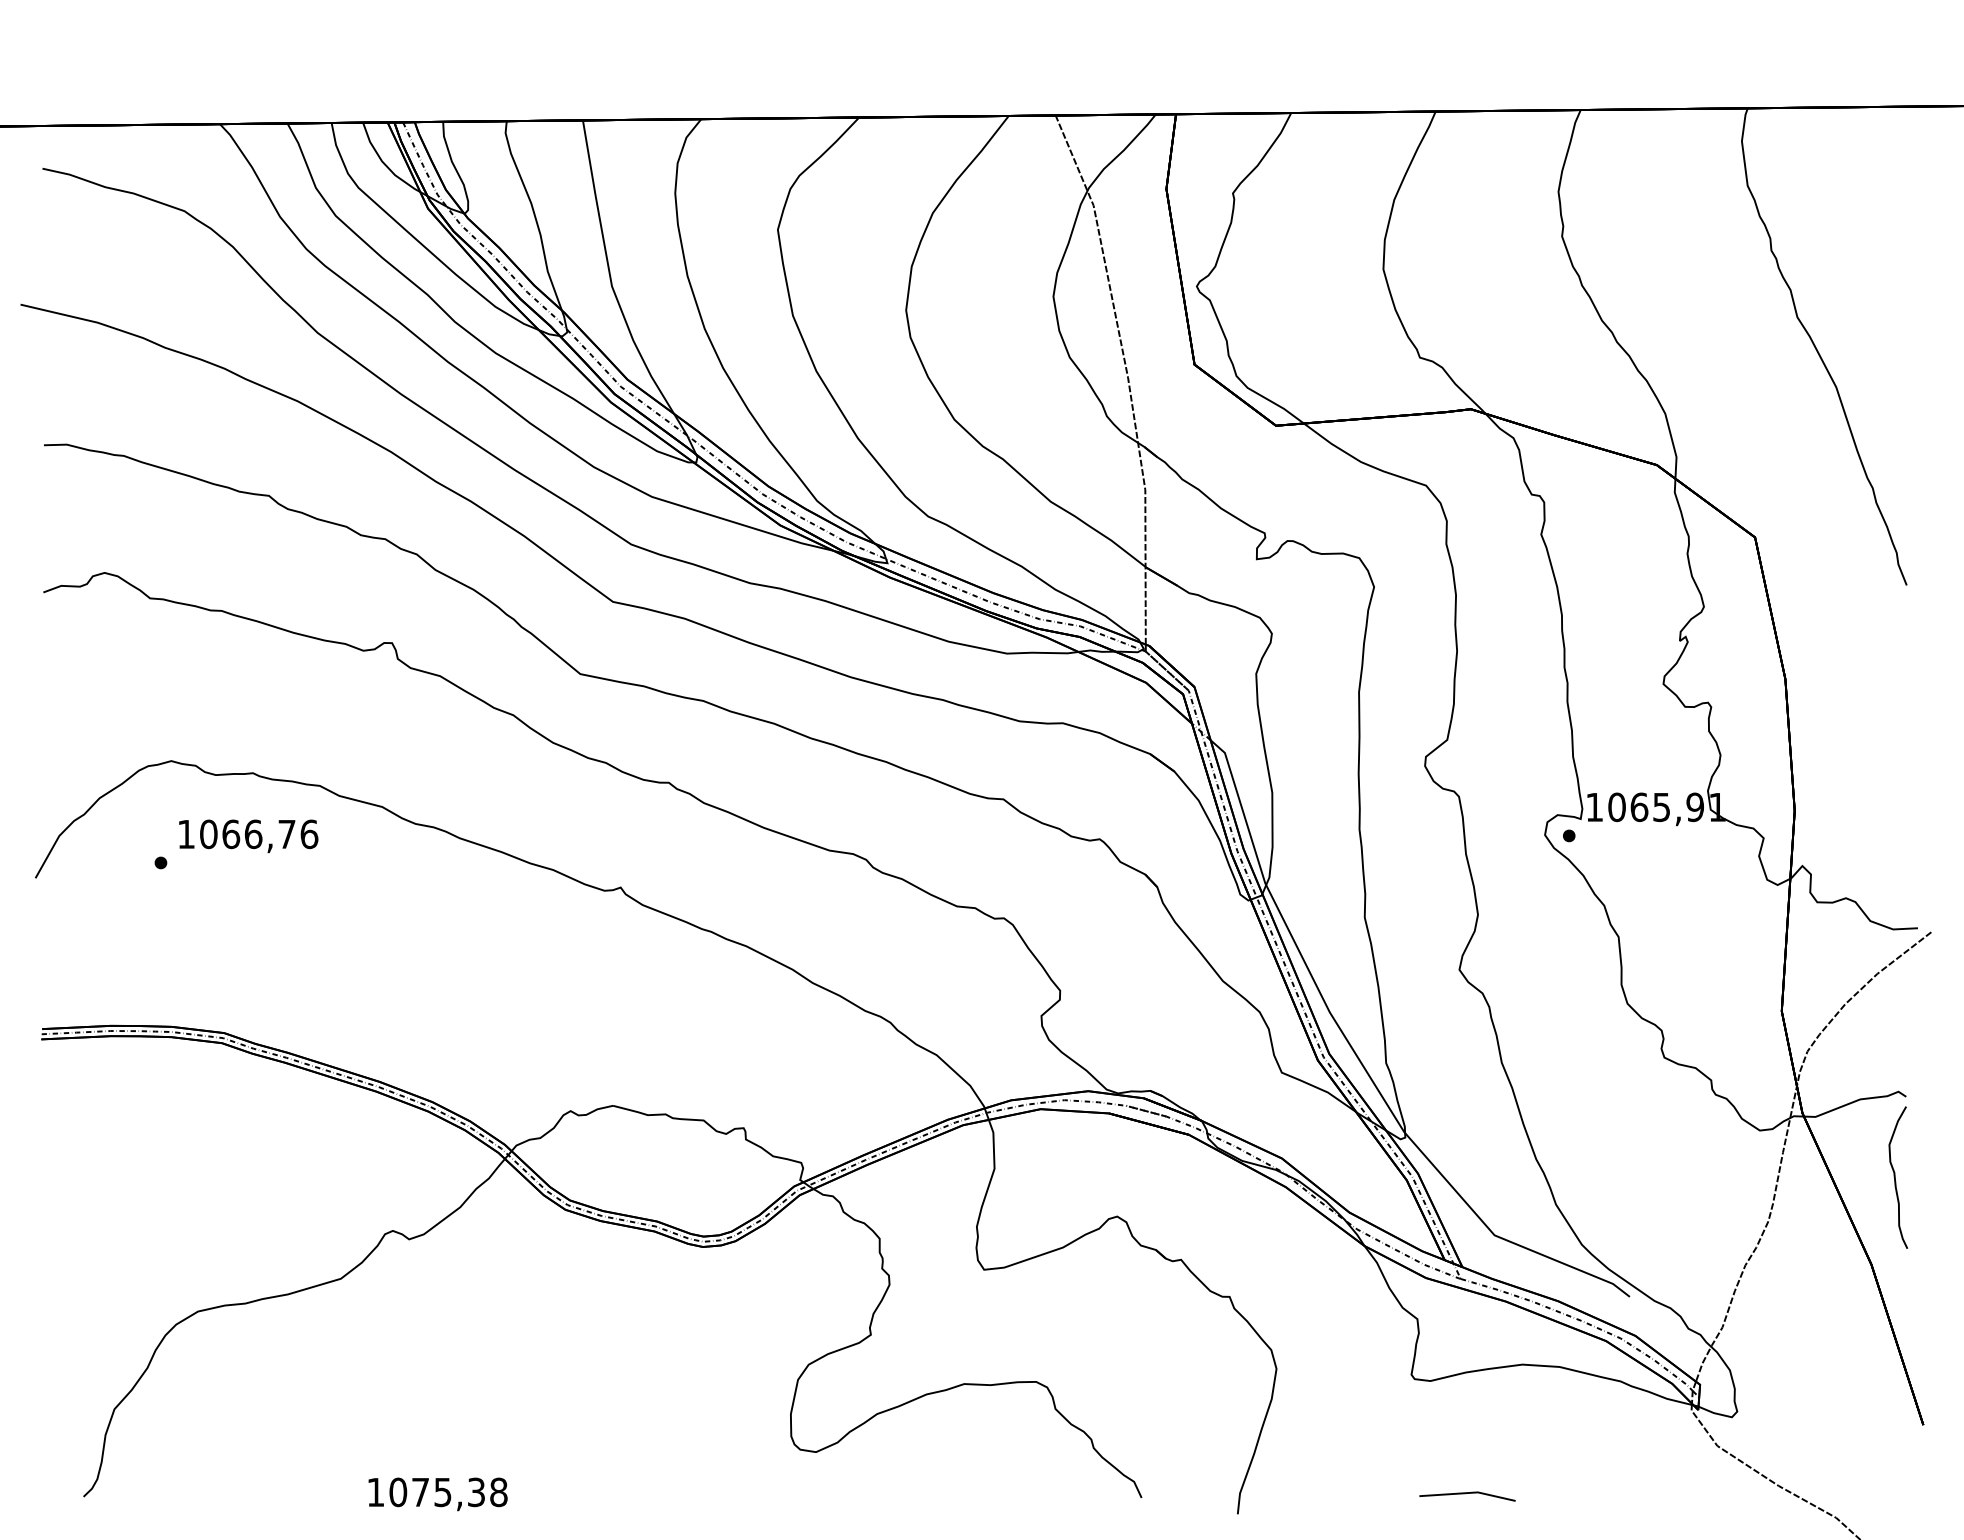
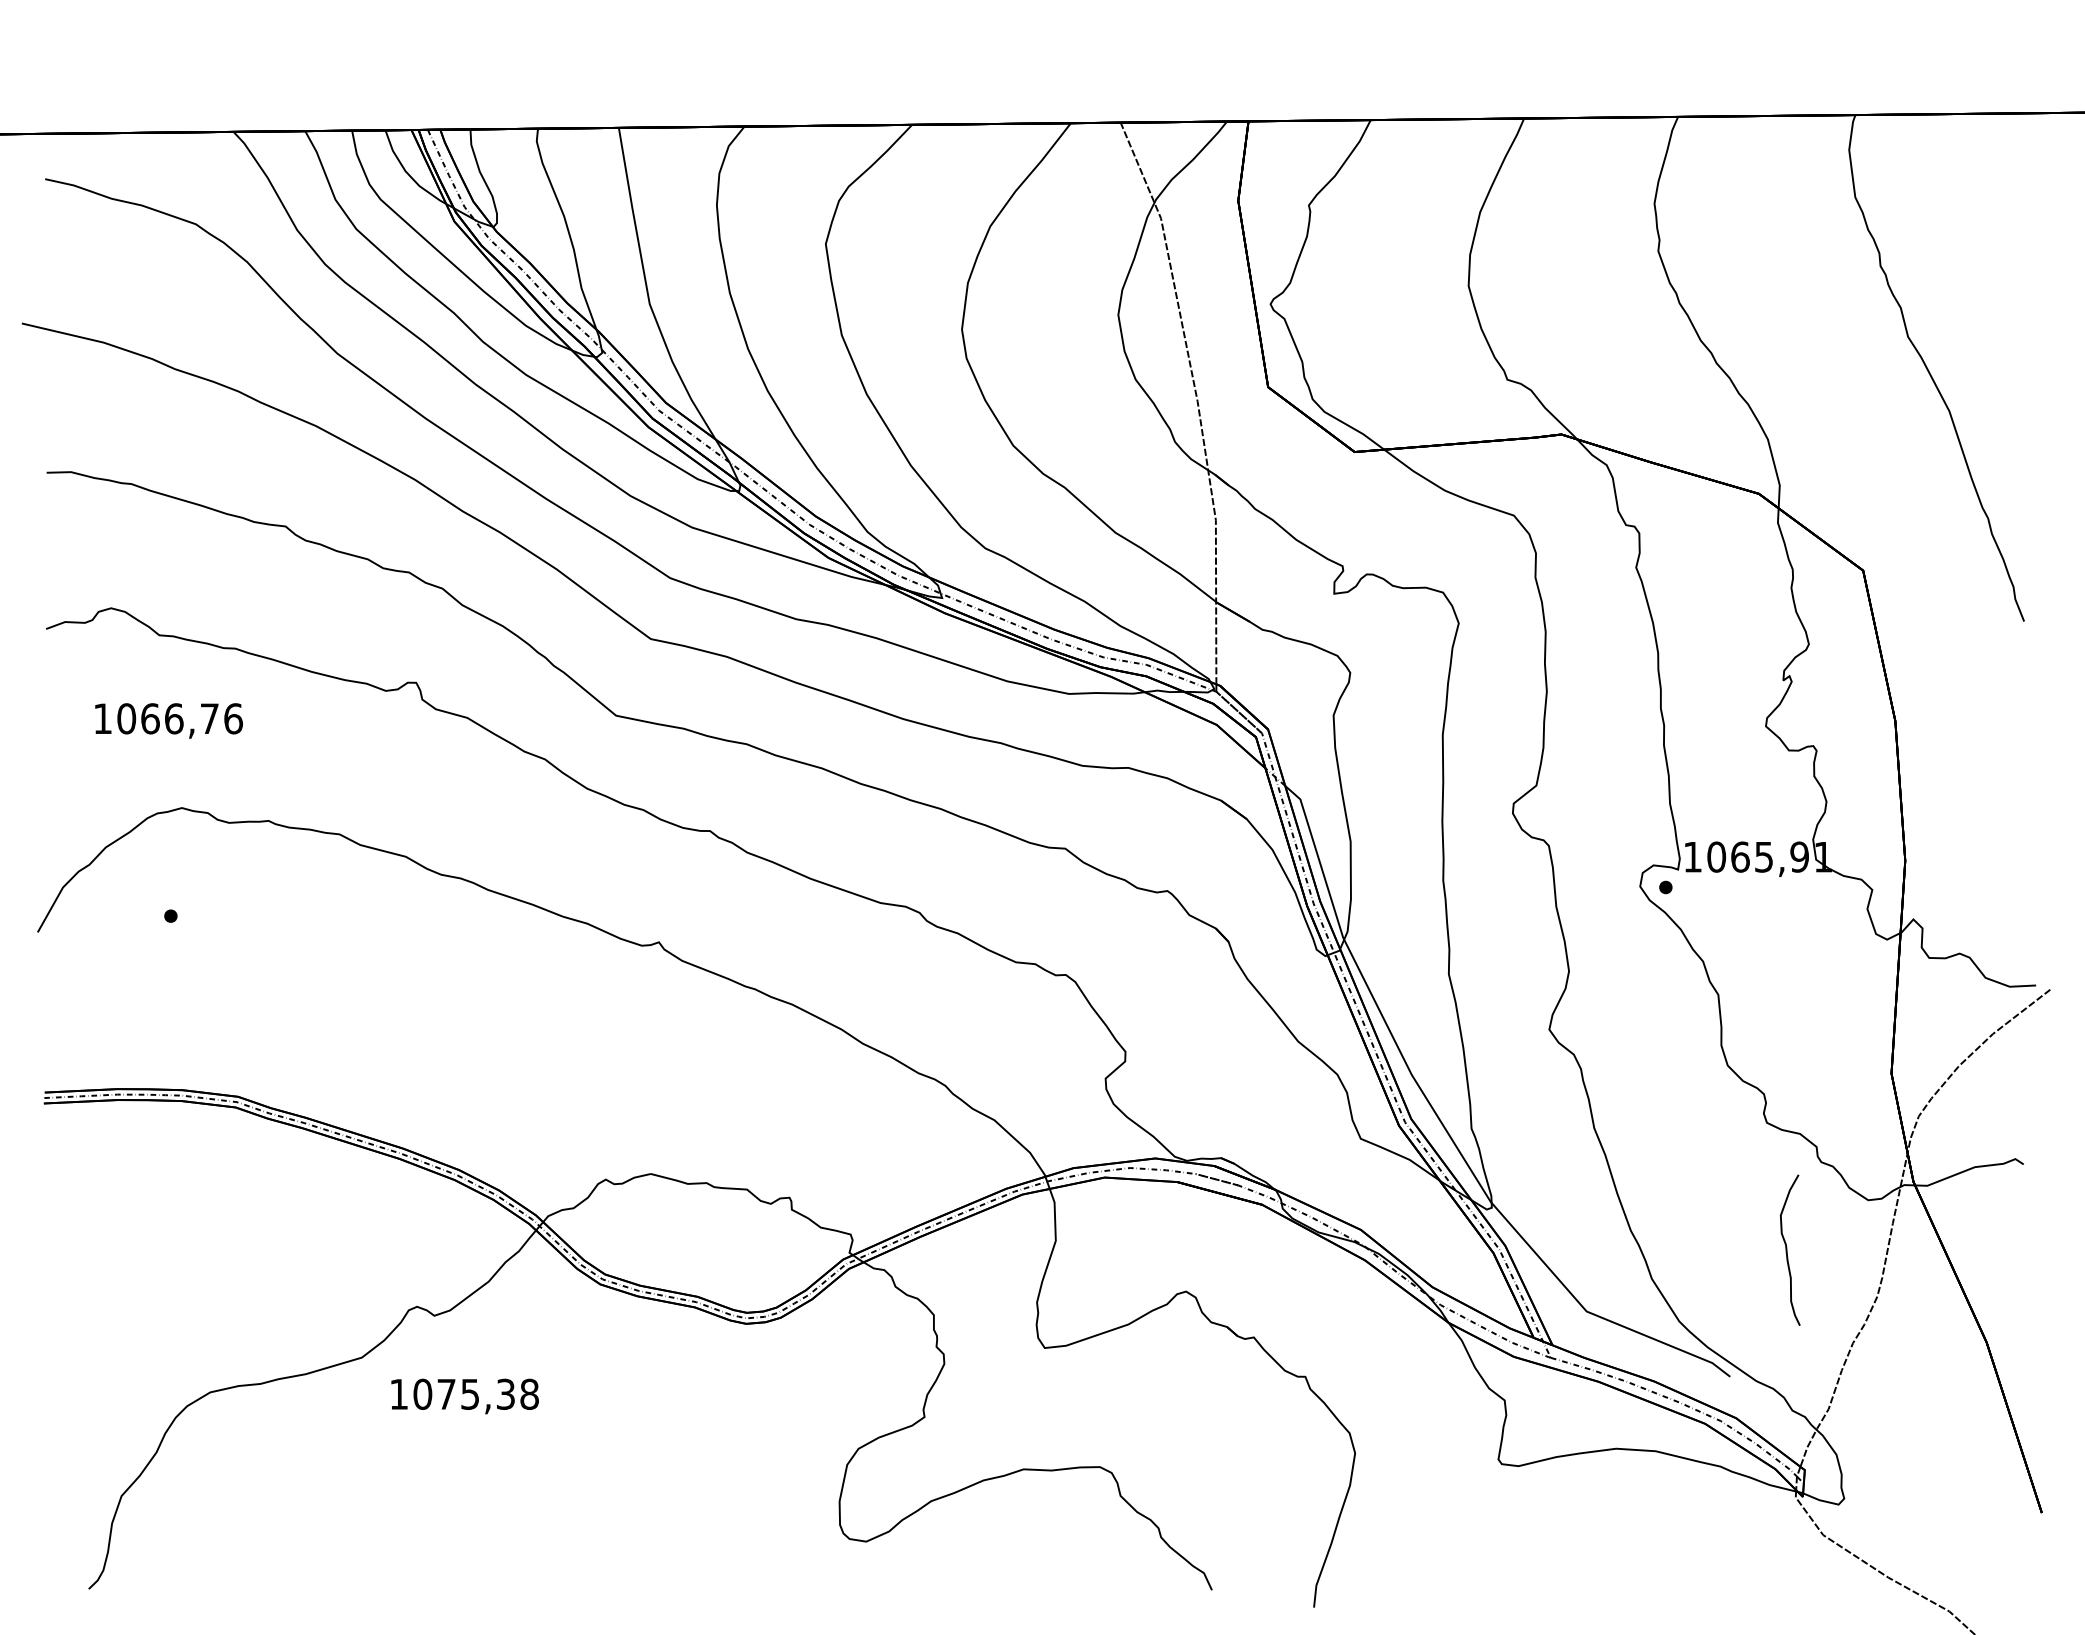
text: (248, 835) -> (168, 720), moved
curve: (1895, 1176) -> (1787, 1249), moved
text: (437, 1494) -> (464, 1396), moved
line: (1466, 1494) -> (1556, 1586), removed

